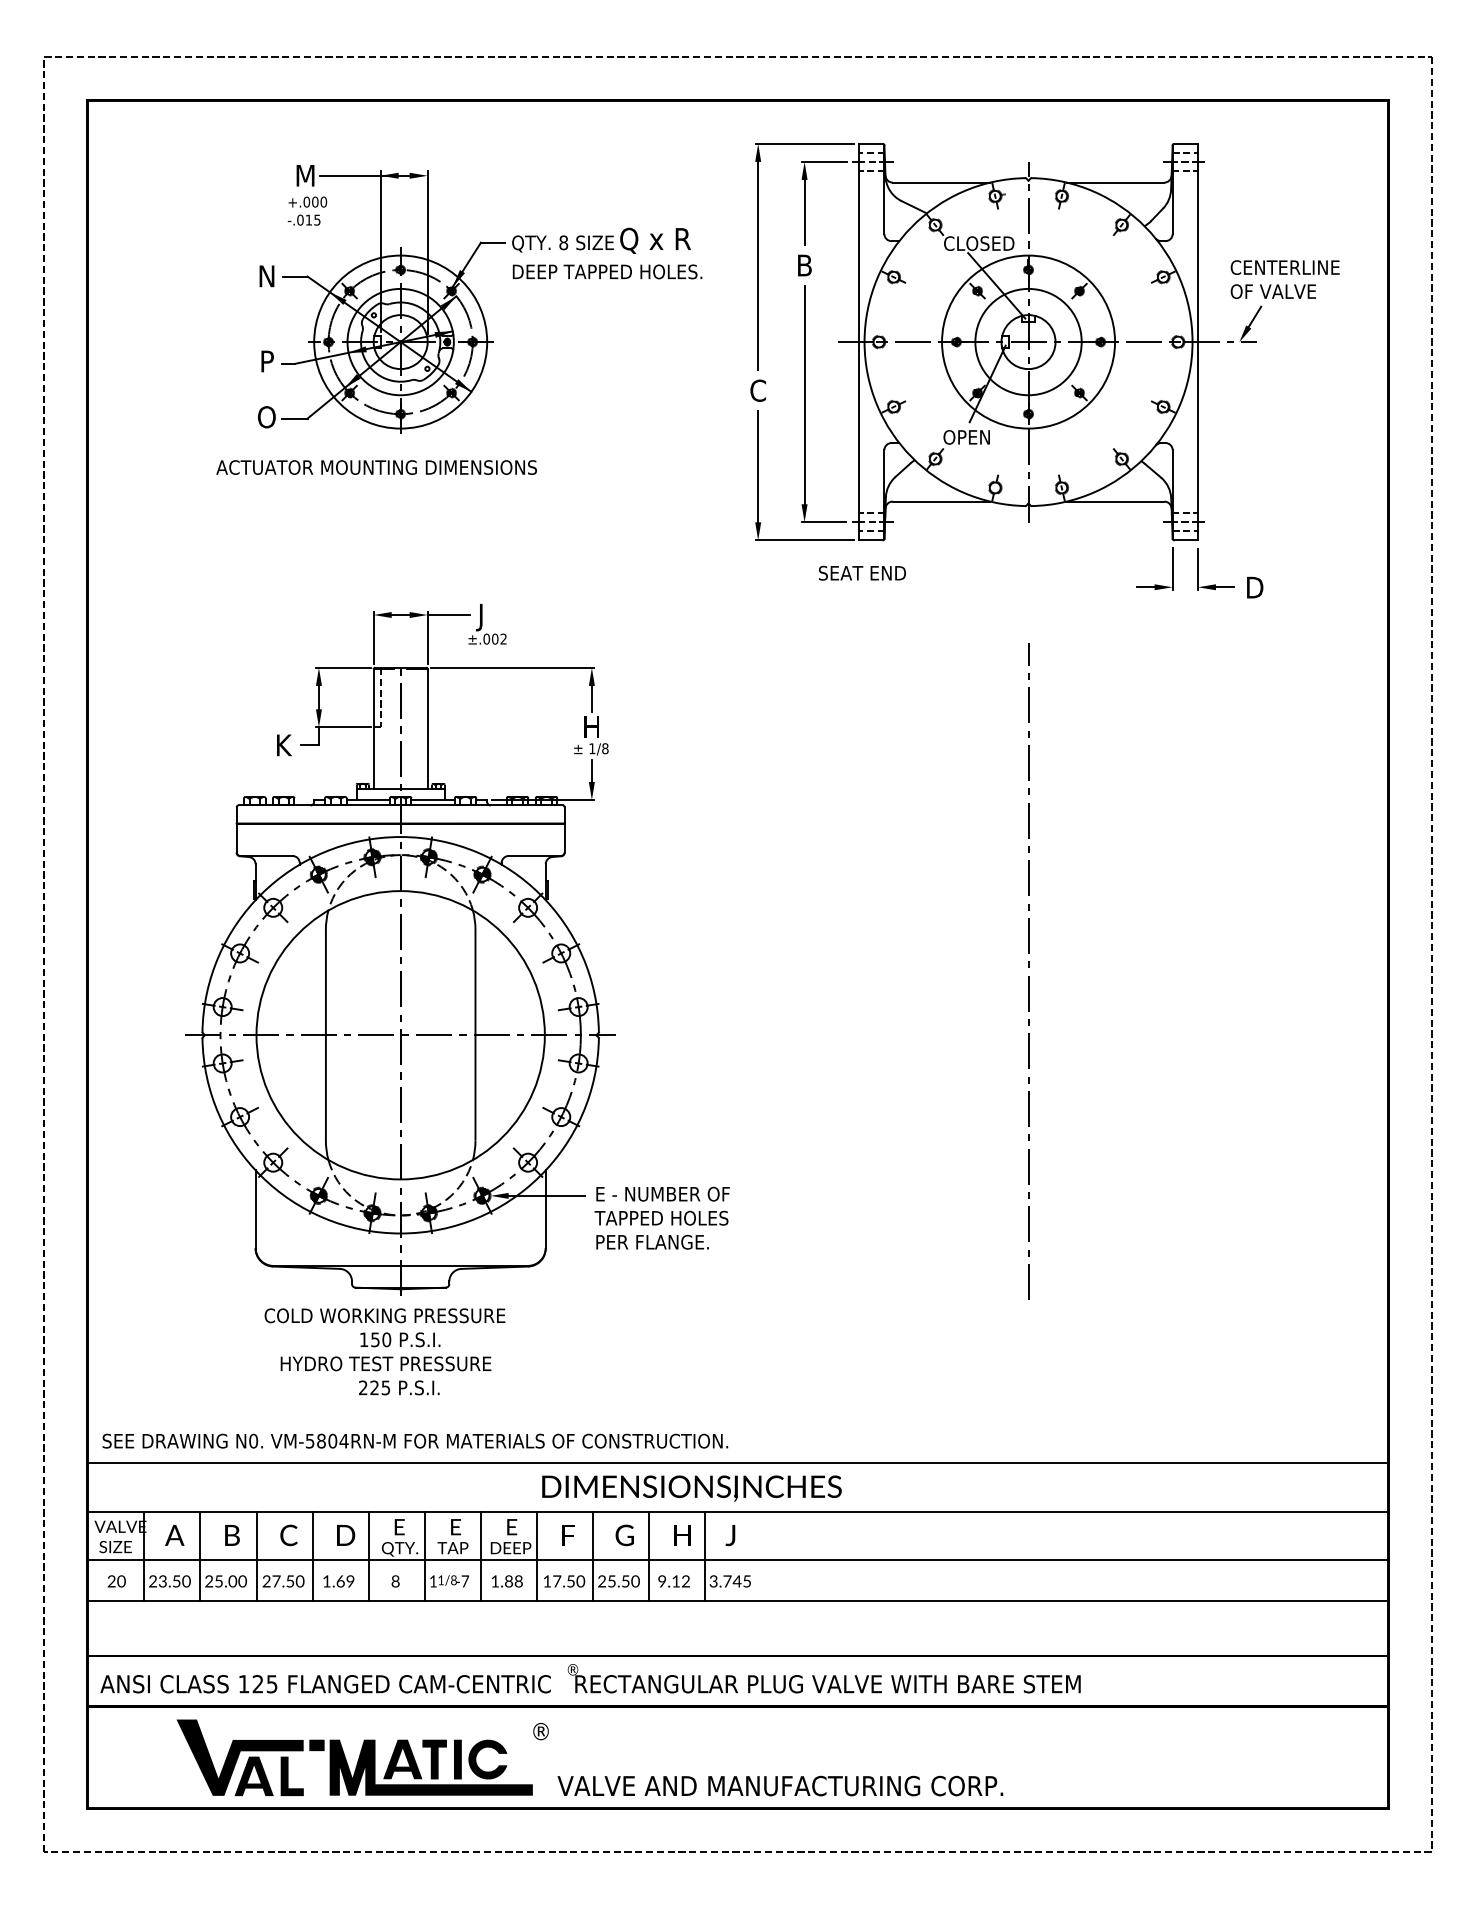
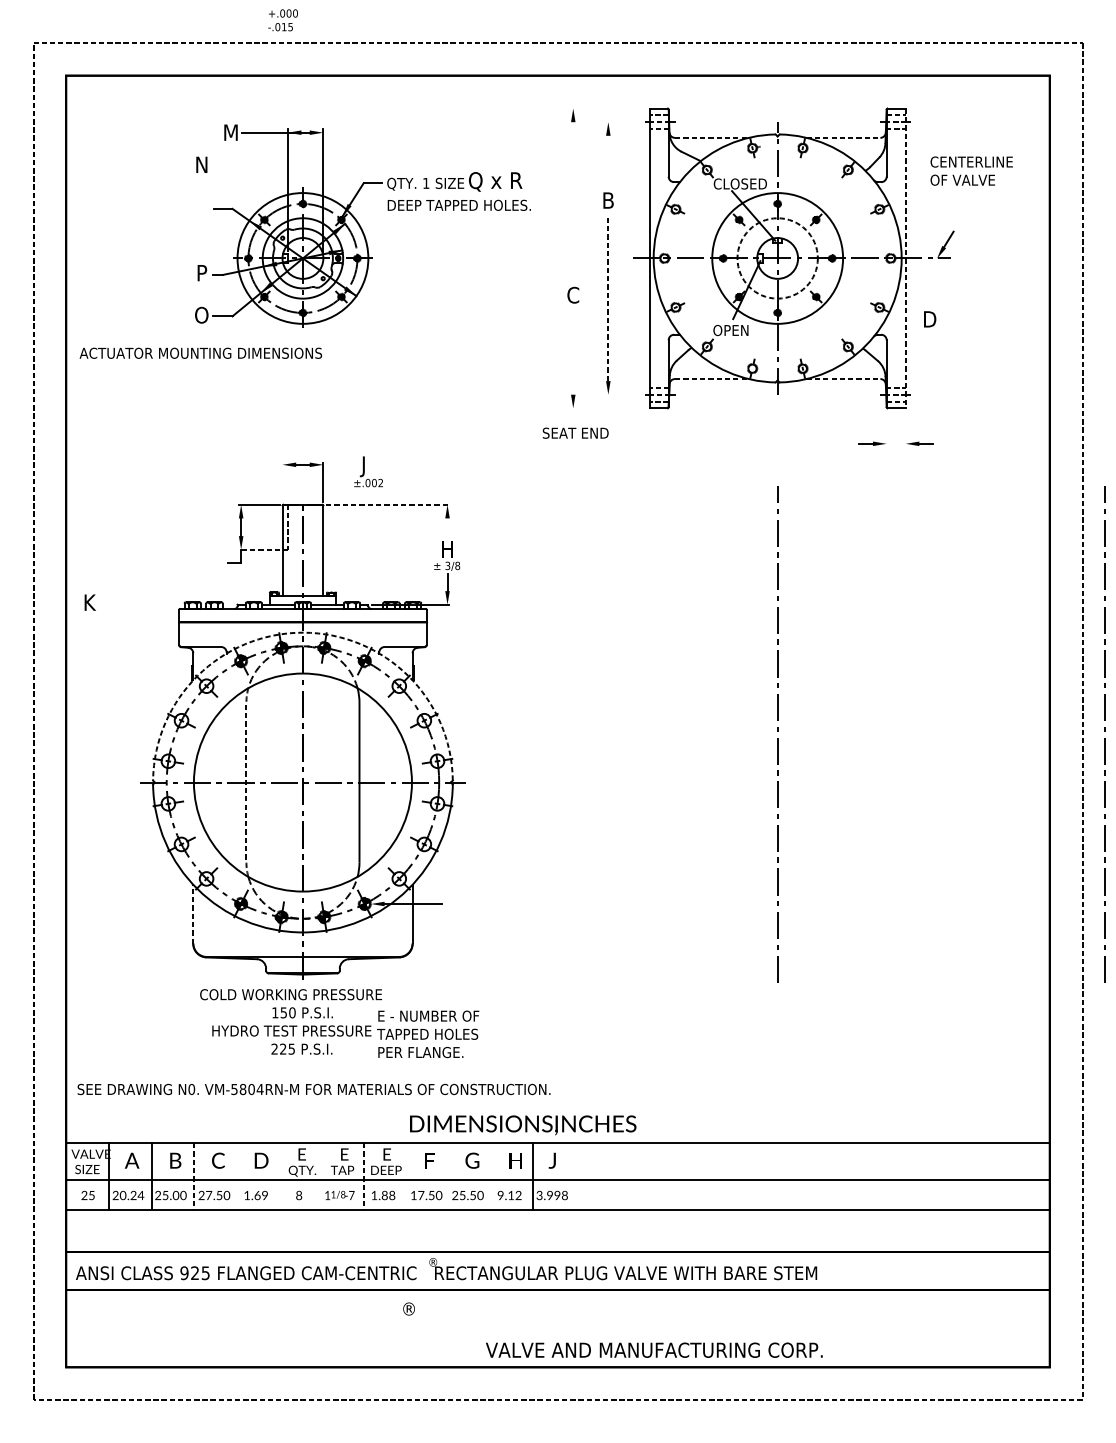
line: (804, 143) -> (608, 108), removed
line: (823, 161) -> (622, 121), removed
line: (941, 182) -> (711, 137), solid -> dashed
line: (1115, 182) -> (843, 137), solid -> dashed
text: (307, 210) -> (283, 19), moved
line: (804, 211) -> (608, 159), removed
text: (563, 242) -> (426, 183), 8 -> 1
line: (758, 265) -> (573, 200), removed
text: (266, 276) -> (201, 165), moved
text: (1284, 279) -> (971, 171), moved
circle: (1028, 341) -> (777, 258), solid -> dashed
line: (1197, 342) -> (905, 258), solid -> dashed
line: (804, 394) -> (608, 298), solid -> dashed
line: (758, 466) -> (573, 352), removed
text: (376, 467) -> (200, 353), moved
line: (941, 501) -> (711, 378), solid -> dashed
line: (1115, 501) -> (843, 378), solid -> dashed
line: (823, 522) -> (622, 394), removed
line: (804, 540) -> (608, 408), removed
line: (1172, 568) -> (886, 429), removed
line: (1197, 568) -> (905, 429), removed
text: (862, 572) -> (575, 432), moved
text: (1255, 587) -> (930, 319), moved
line: (448, 615) -> (339, 465), removed
line: (373, 637) -> (282, 481), removed
line: (512, 667) -> (387, 504), solid -> dashed
line: (591, 698) -> (447, 527), removed
line: (342, 727) -> (258, 549), solid -> dashed
text: (284, 745) -> (90, 602), moved
text: (592, 748) -> (447, 565), 1/8 -> 3/8
arc: (400, 837) -> (302, 633), solid -> dashed
line: (1461, 967) -> (1105, 731), added
line: (325, 1035) -> (246, 782), solid -> dashed
line: (255, 1208) -> (193, 913), solid -> dashed
text: (661, 1217) -> (427, 1033), moved
line: (738, 1463) -> (558, 1106), removed
line: (312, 1555) -> (236, 1175), removed
line: (368, 1555) -> (278, 1175), removed
line: (424, 1555) -> (320, 1175), removed
line: (537, 1555) -> (406, 1175), removed
line: (593, 1555) -> (448, 1175), removed
line: (649, 1555) -> (491, 1175), removed
line: (256, 1556) -> (193, 1176), solid -> dashed
line: (480, 1556) -> (363, 1176), solid -> dashed
text: (121, 1581) -> (91, 1195), 20 -> 25
text: (174, 1581) -> (131, 1195), 23.50 -> 20.24
text: (737, 1581) -> (557, 1195), 3.745 -> 3.998
text: (243, 1684) -> (184, 1273), 125 -> 925
part: (354, 1757) -> (268, 1328), removed
text: (780, 1785) -> (654, 1349), moved

